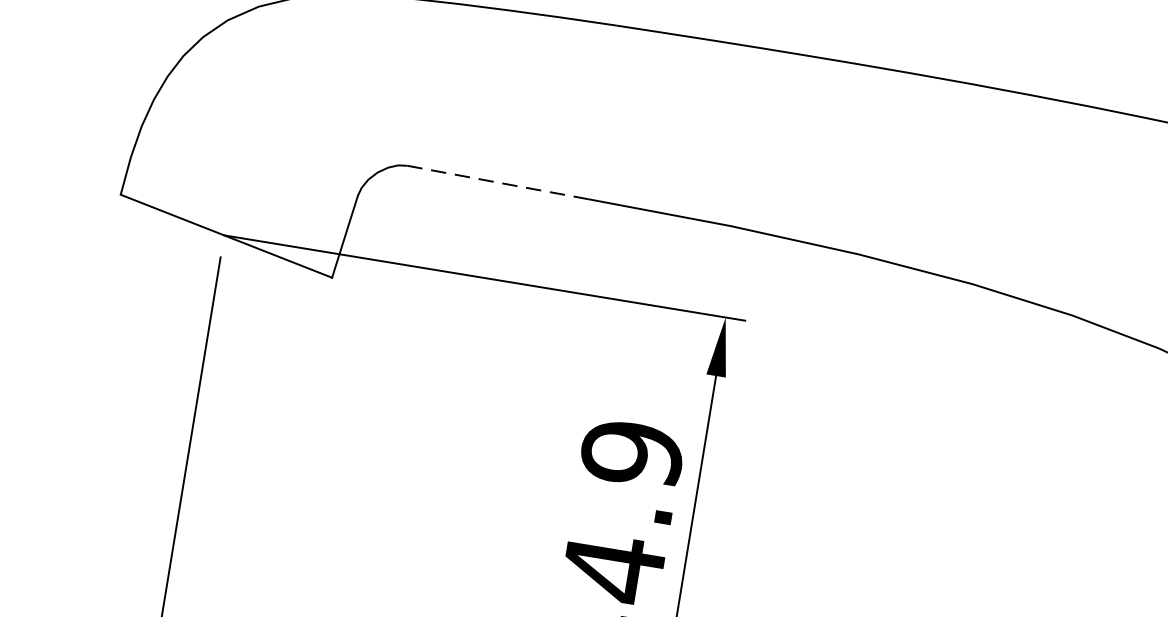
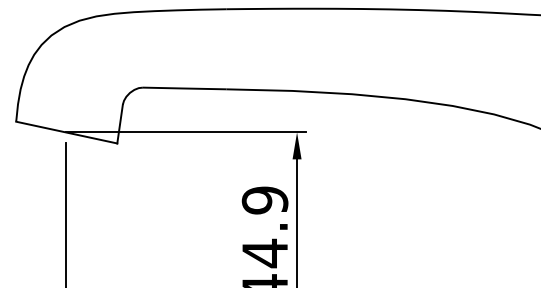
line: (495, 182) -> (183, 88), dashed -> solid

